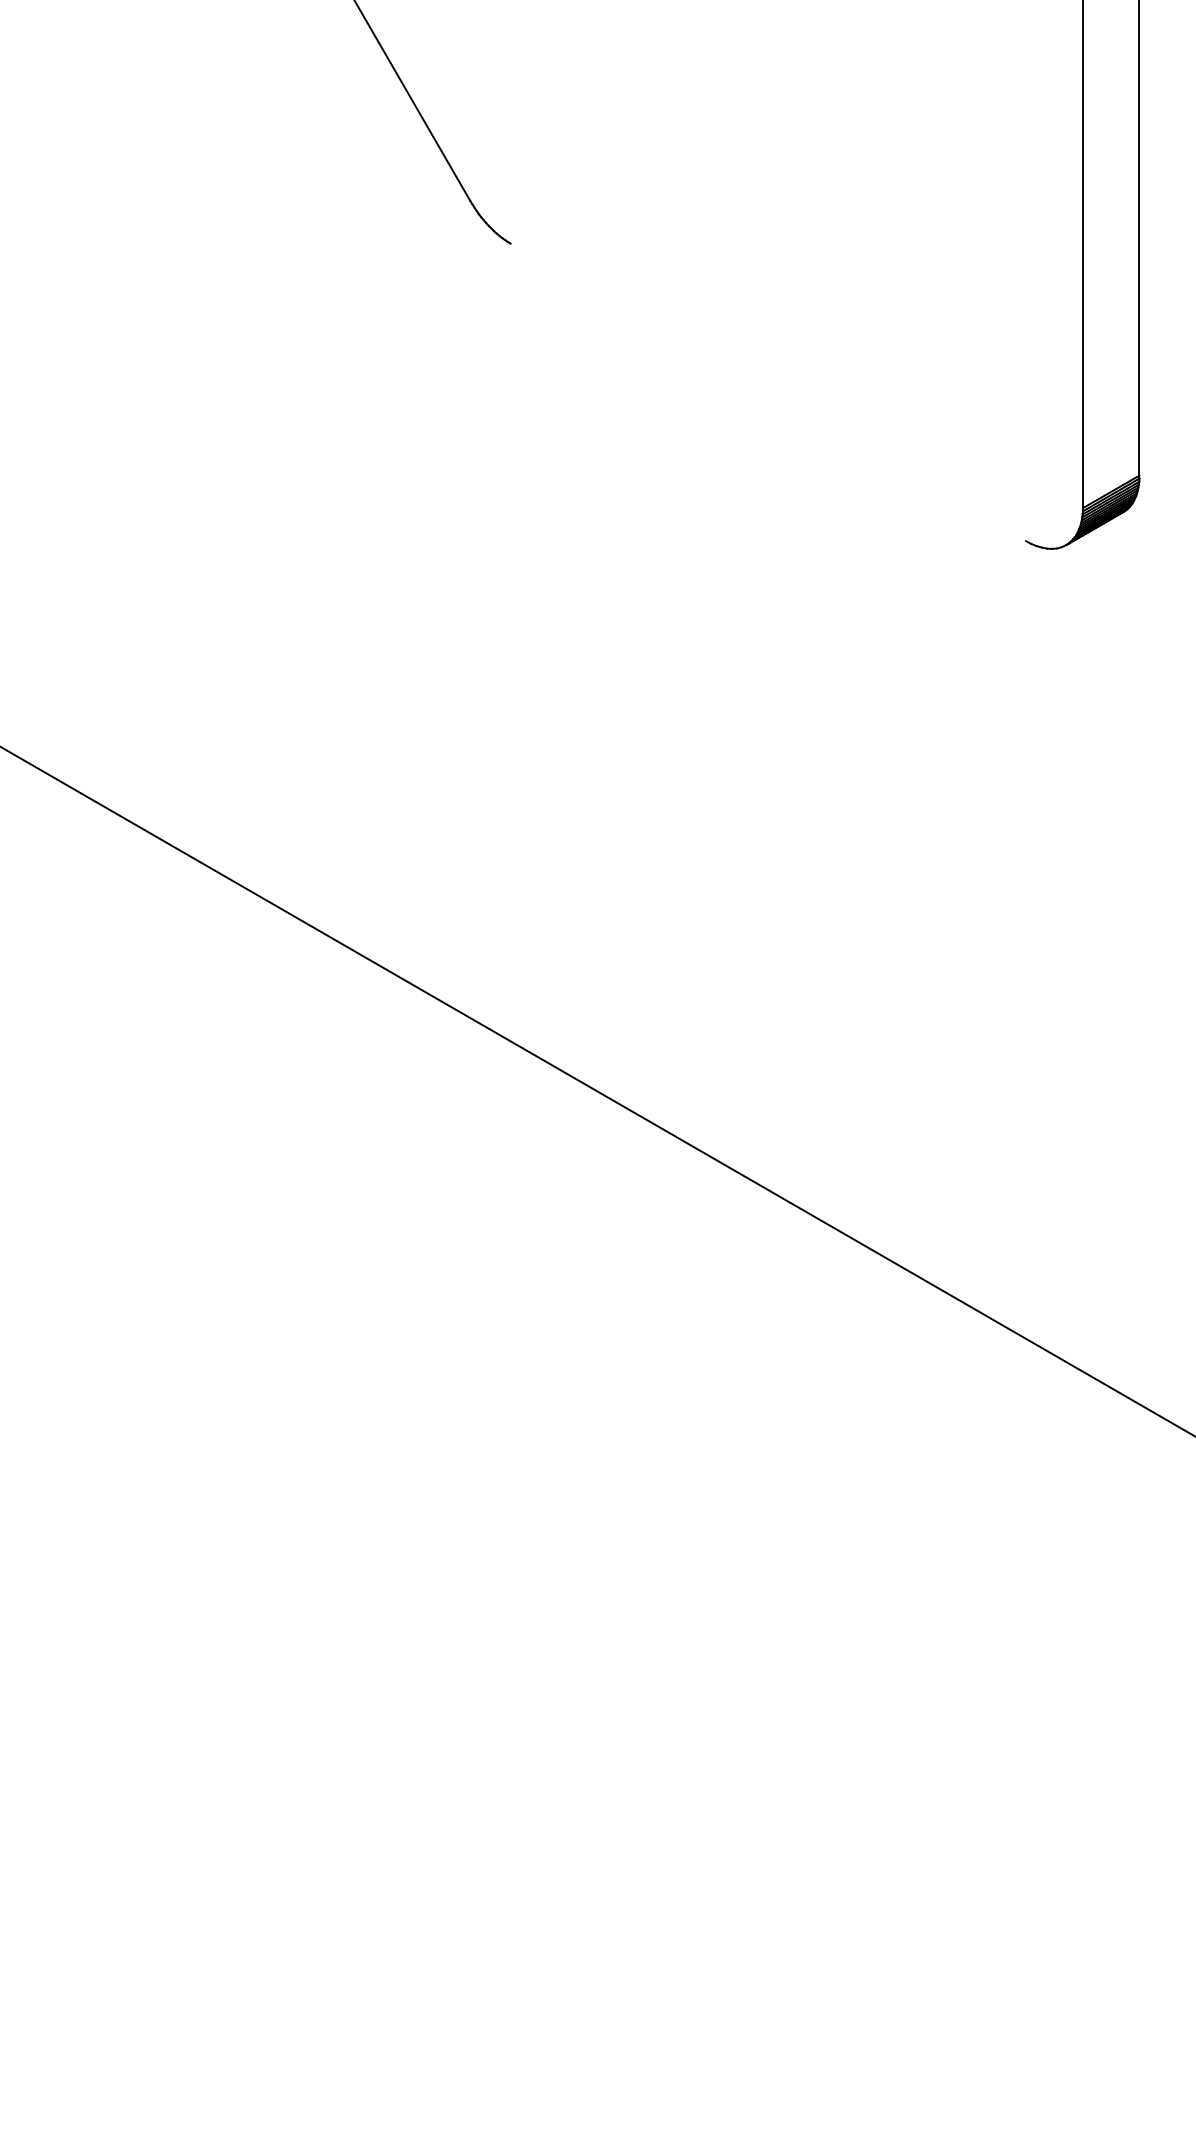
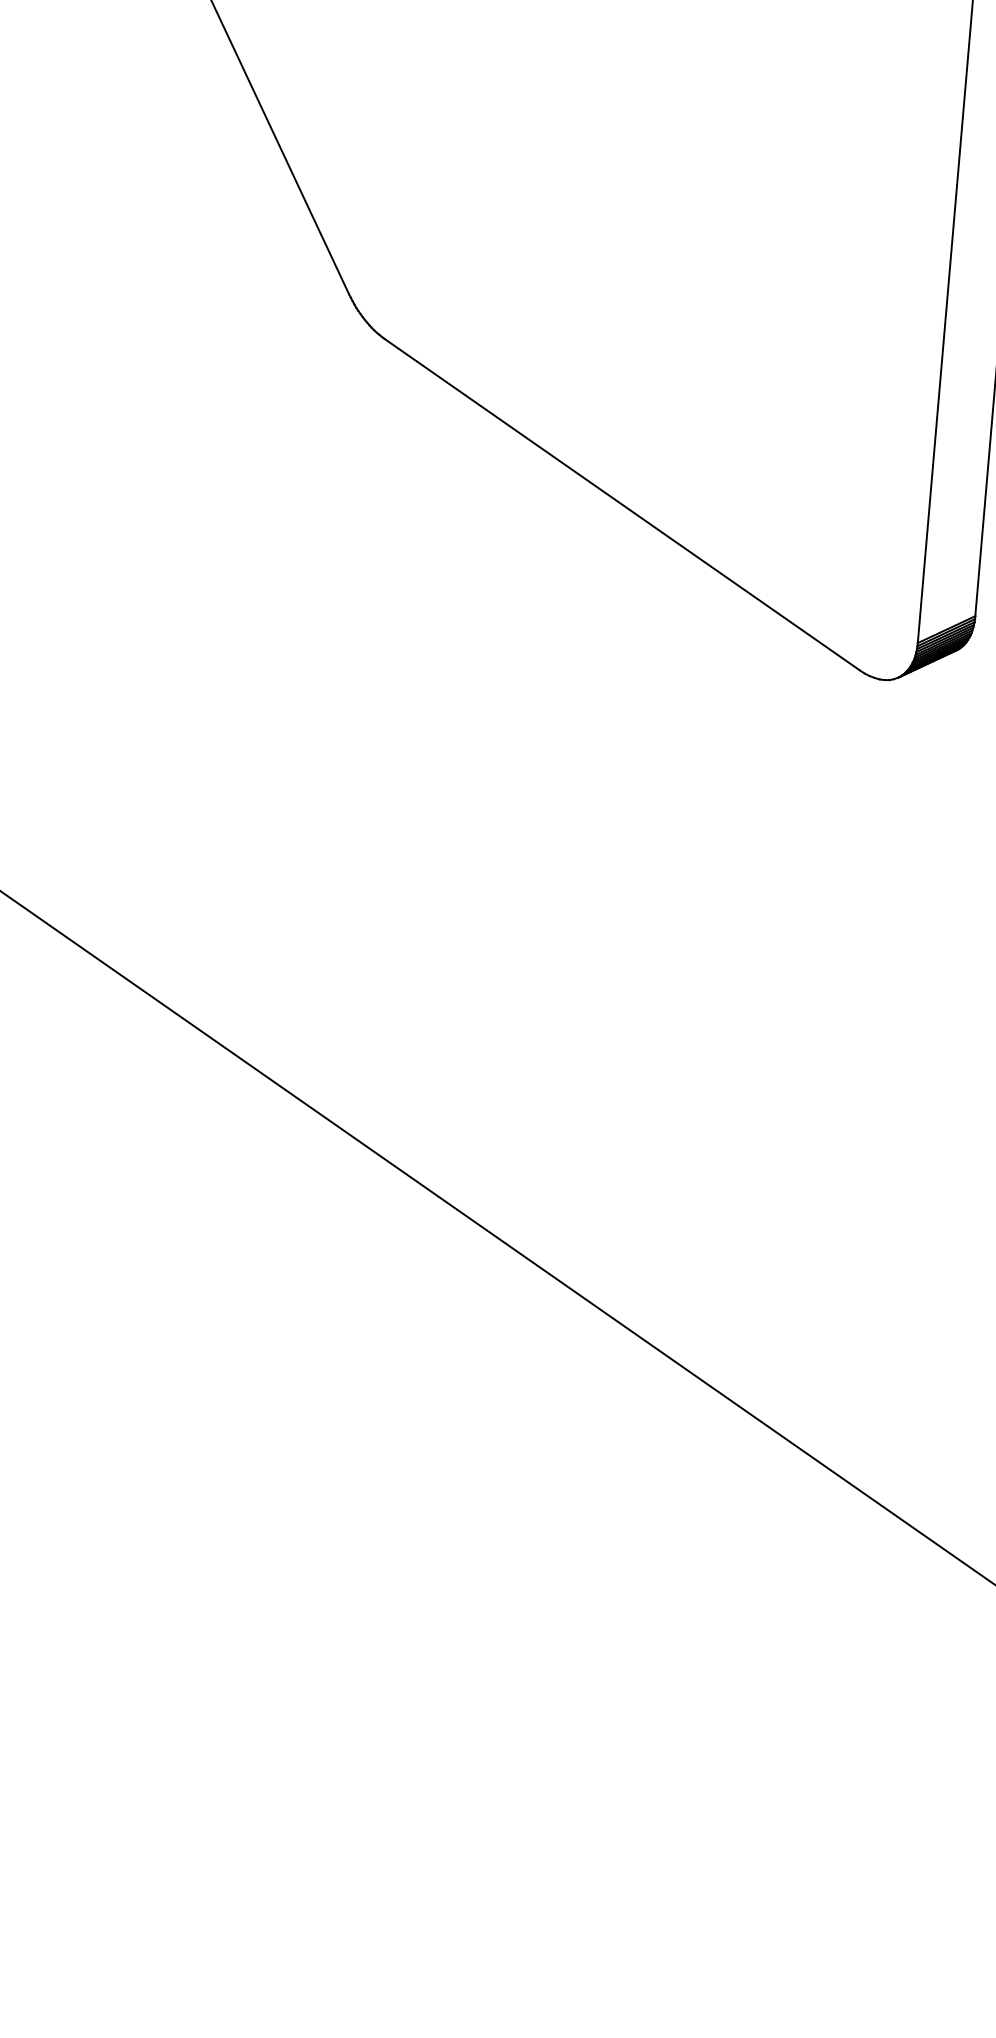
line: (768, 392) -> (622, 504), added

